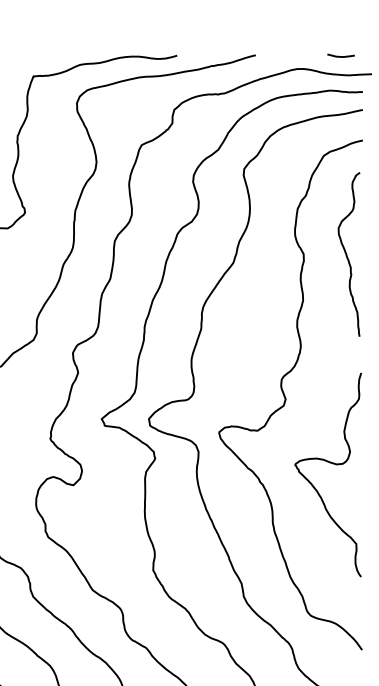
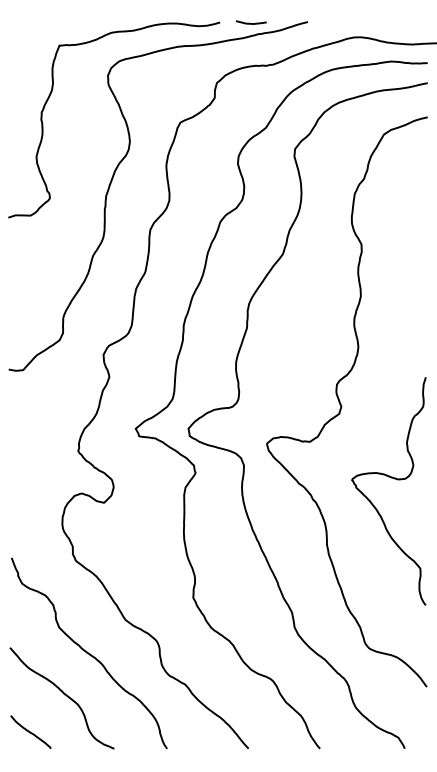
curve: (341, 56) -> (251, 23), moved
curve: (347, 255) -> (410, 245), removed

